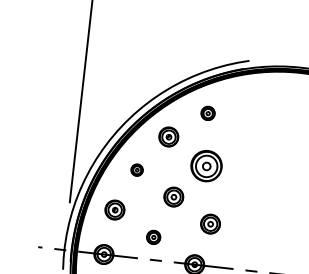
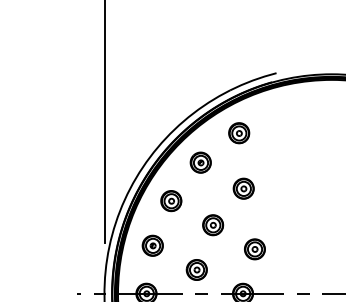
part: (208, 113) -> (239, 133), size x1.43
part: (206, 165) -> (243, 188), size x0.62
part: (137, 170) -> (171, 201), size x1.67
part: (153, 236) -> (196, 269), size x1.43

